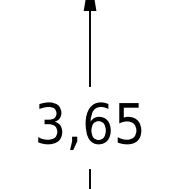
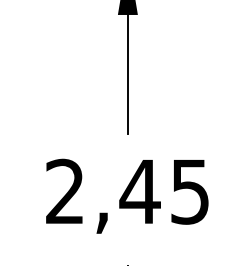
text: (74, 123) -> (103, 192), 3,65 -> 2,45

